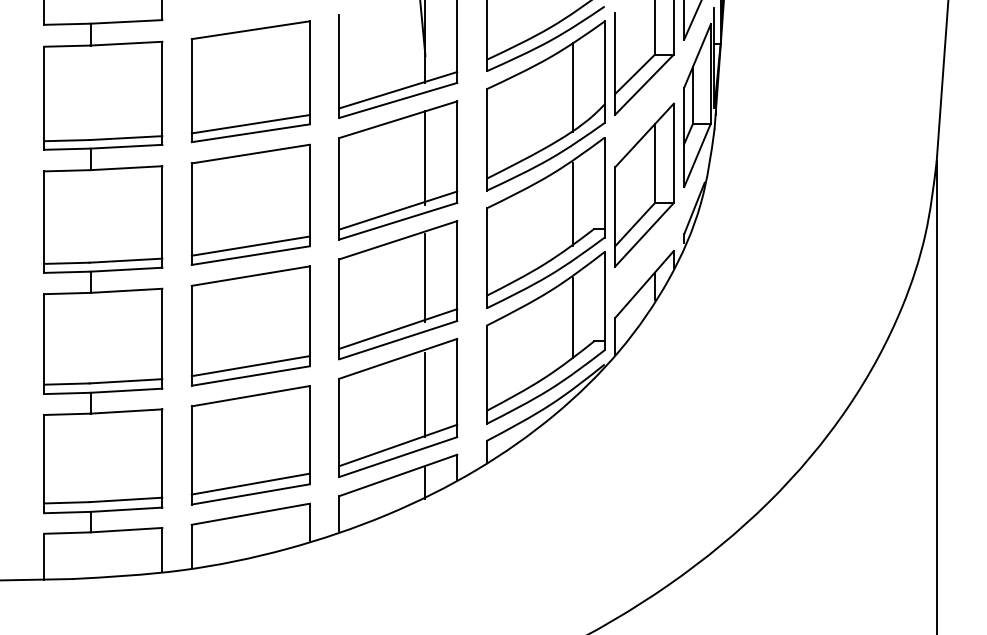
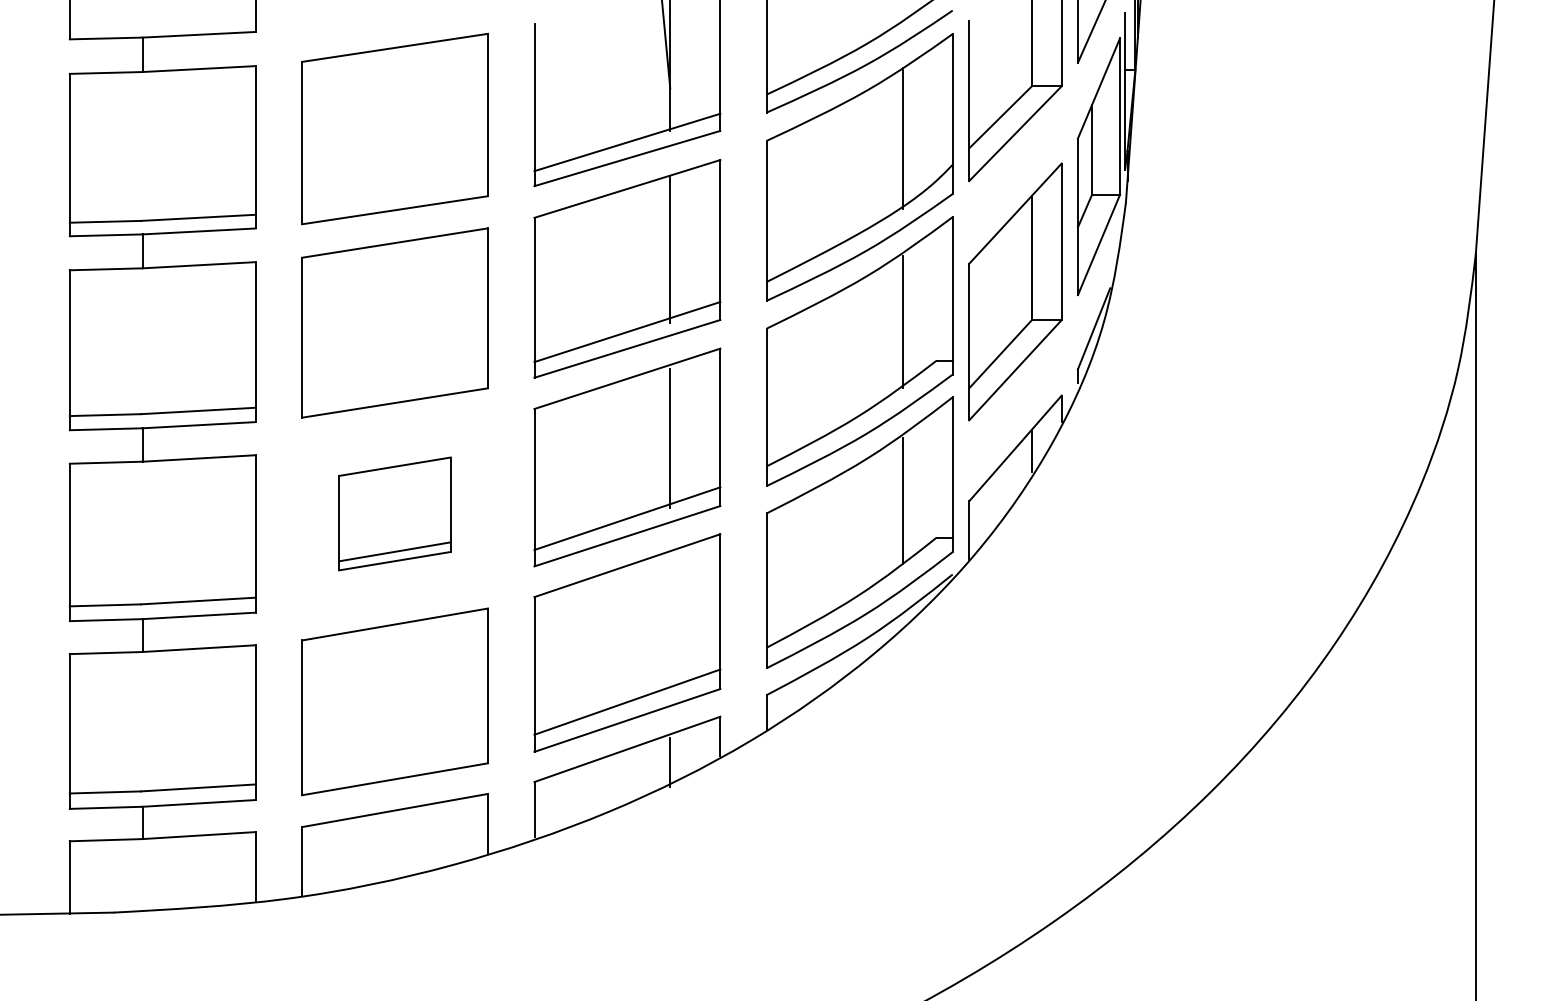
line: (250, 124) -> (394, 196), removed
line: (250, 245) -> (394, 387), removed
part: (250, 325) -> (394, 513), size x0.6
line: (425, 394) -> (670, 621), removed
line: (250, 483) -> (394, 762), removed

